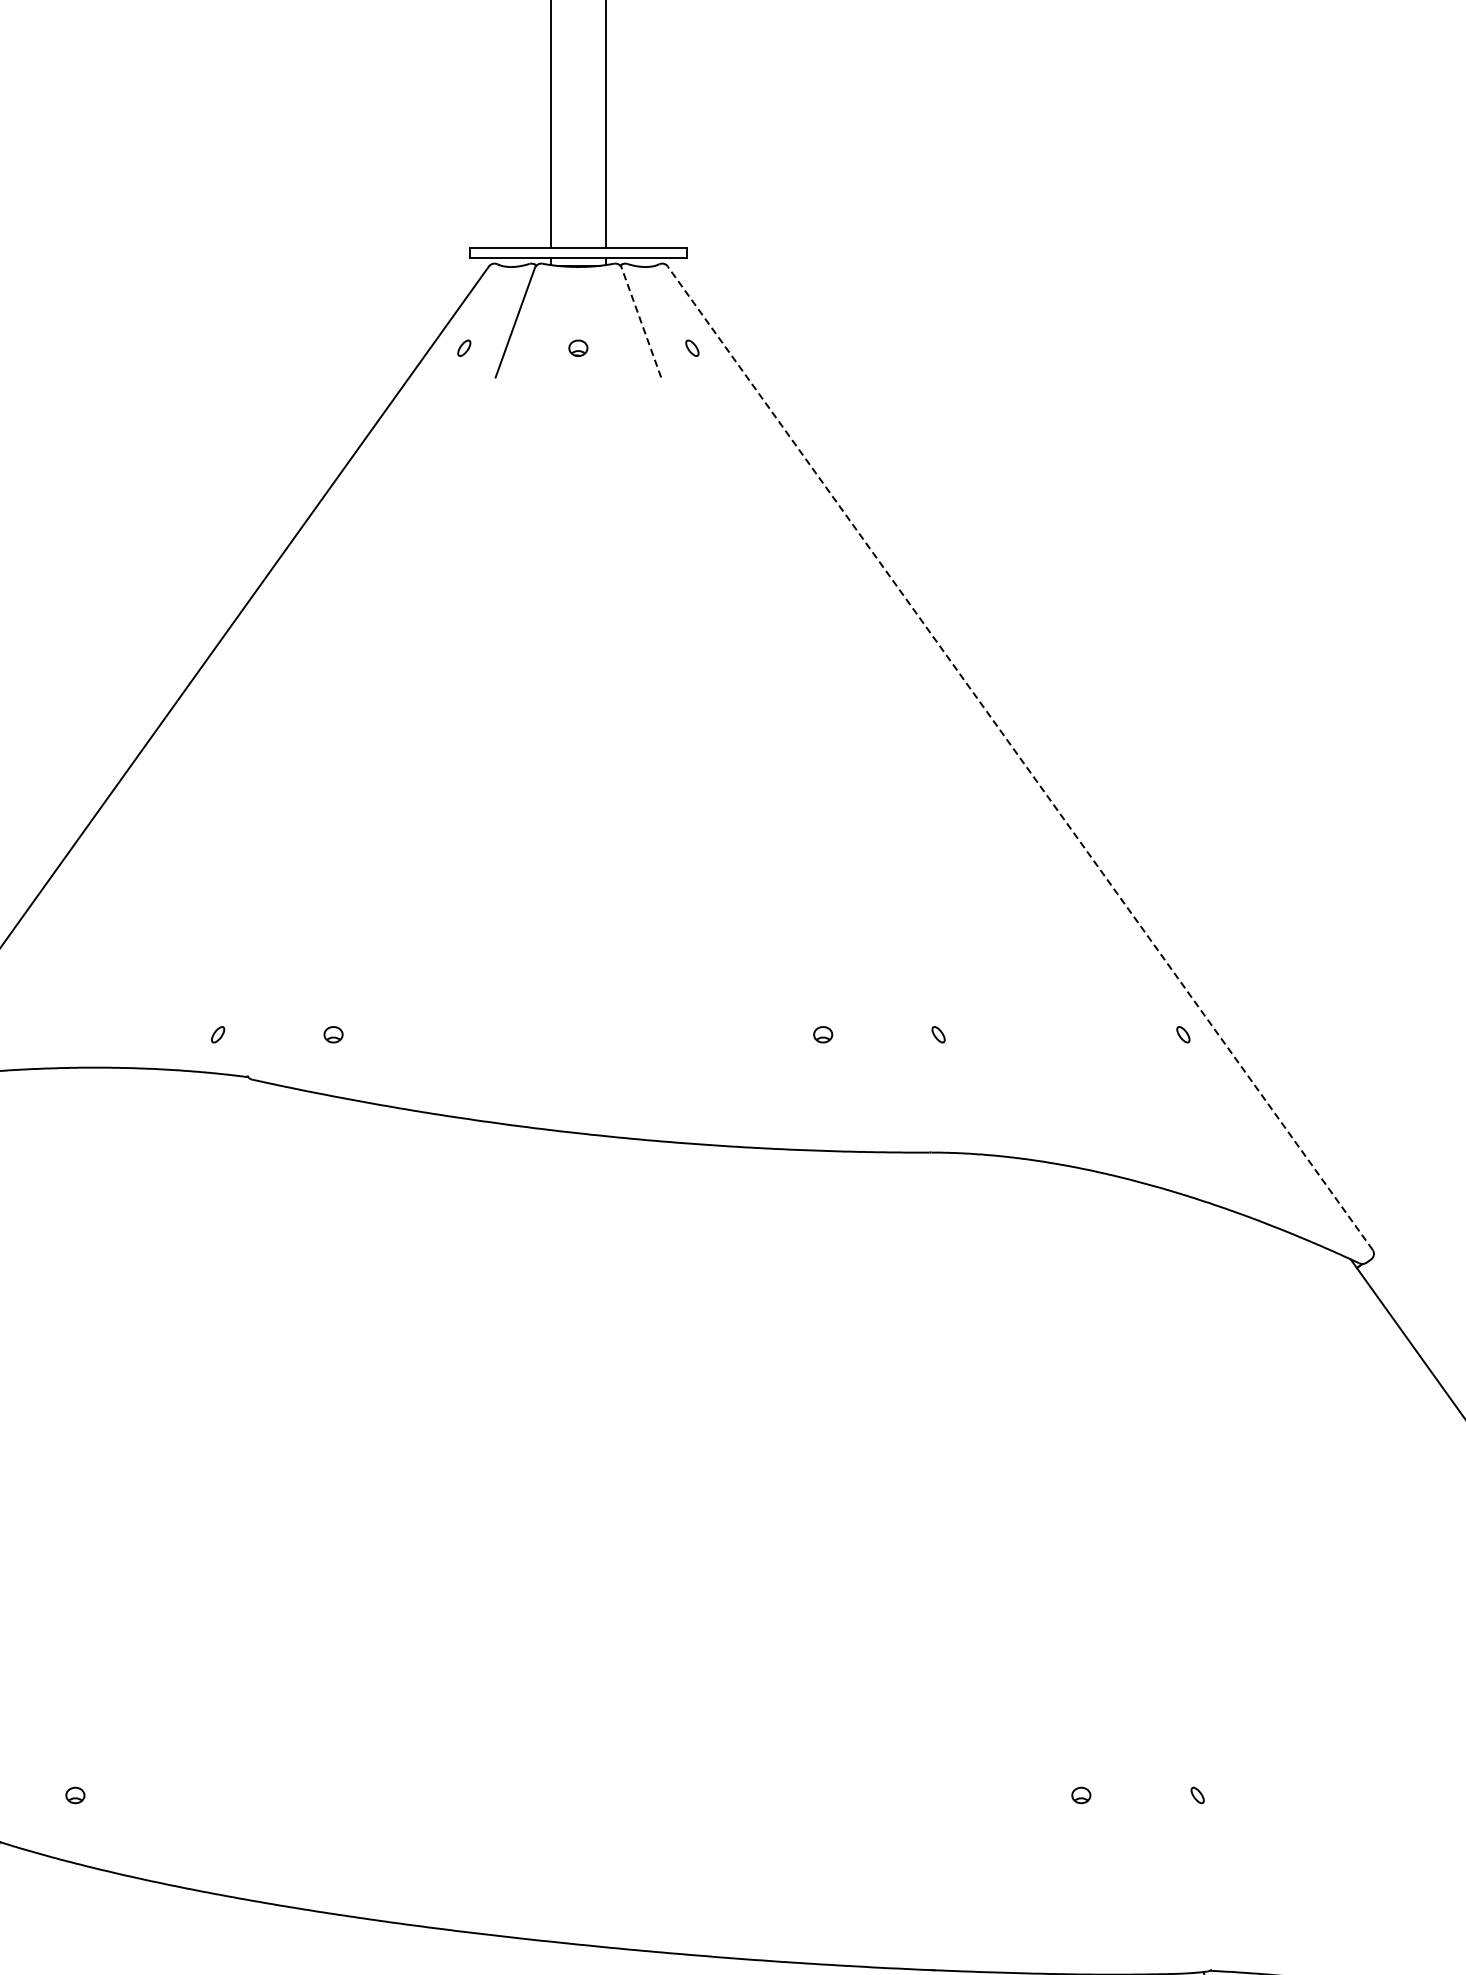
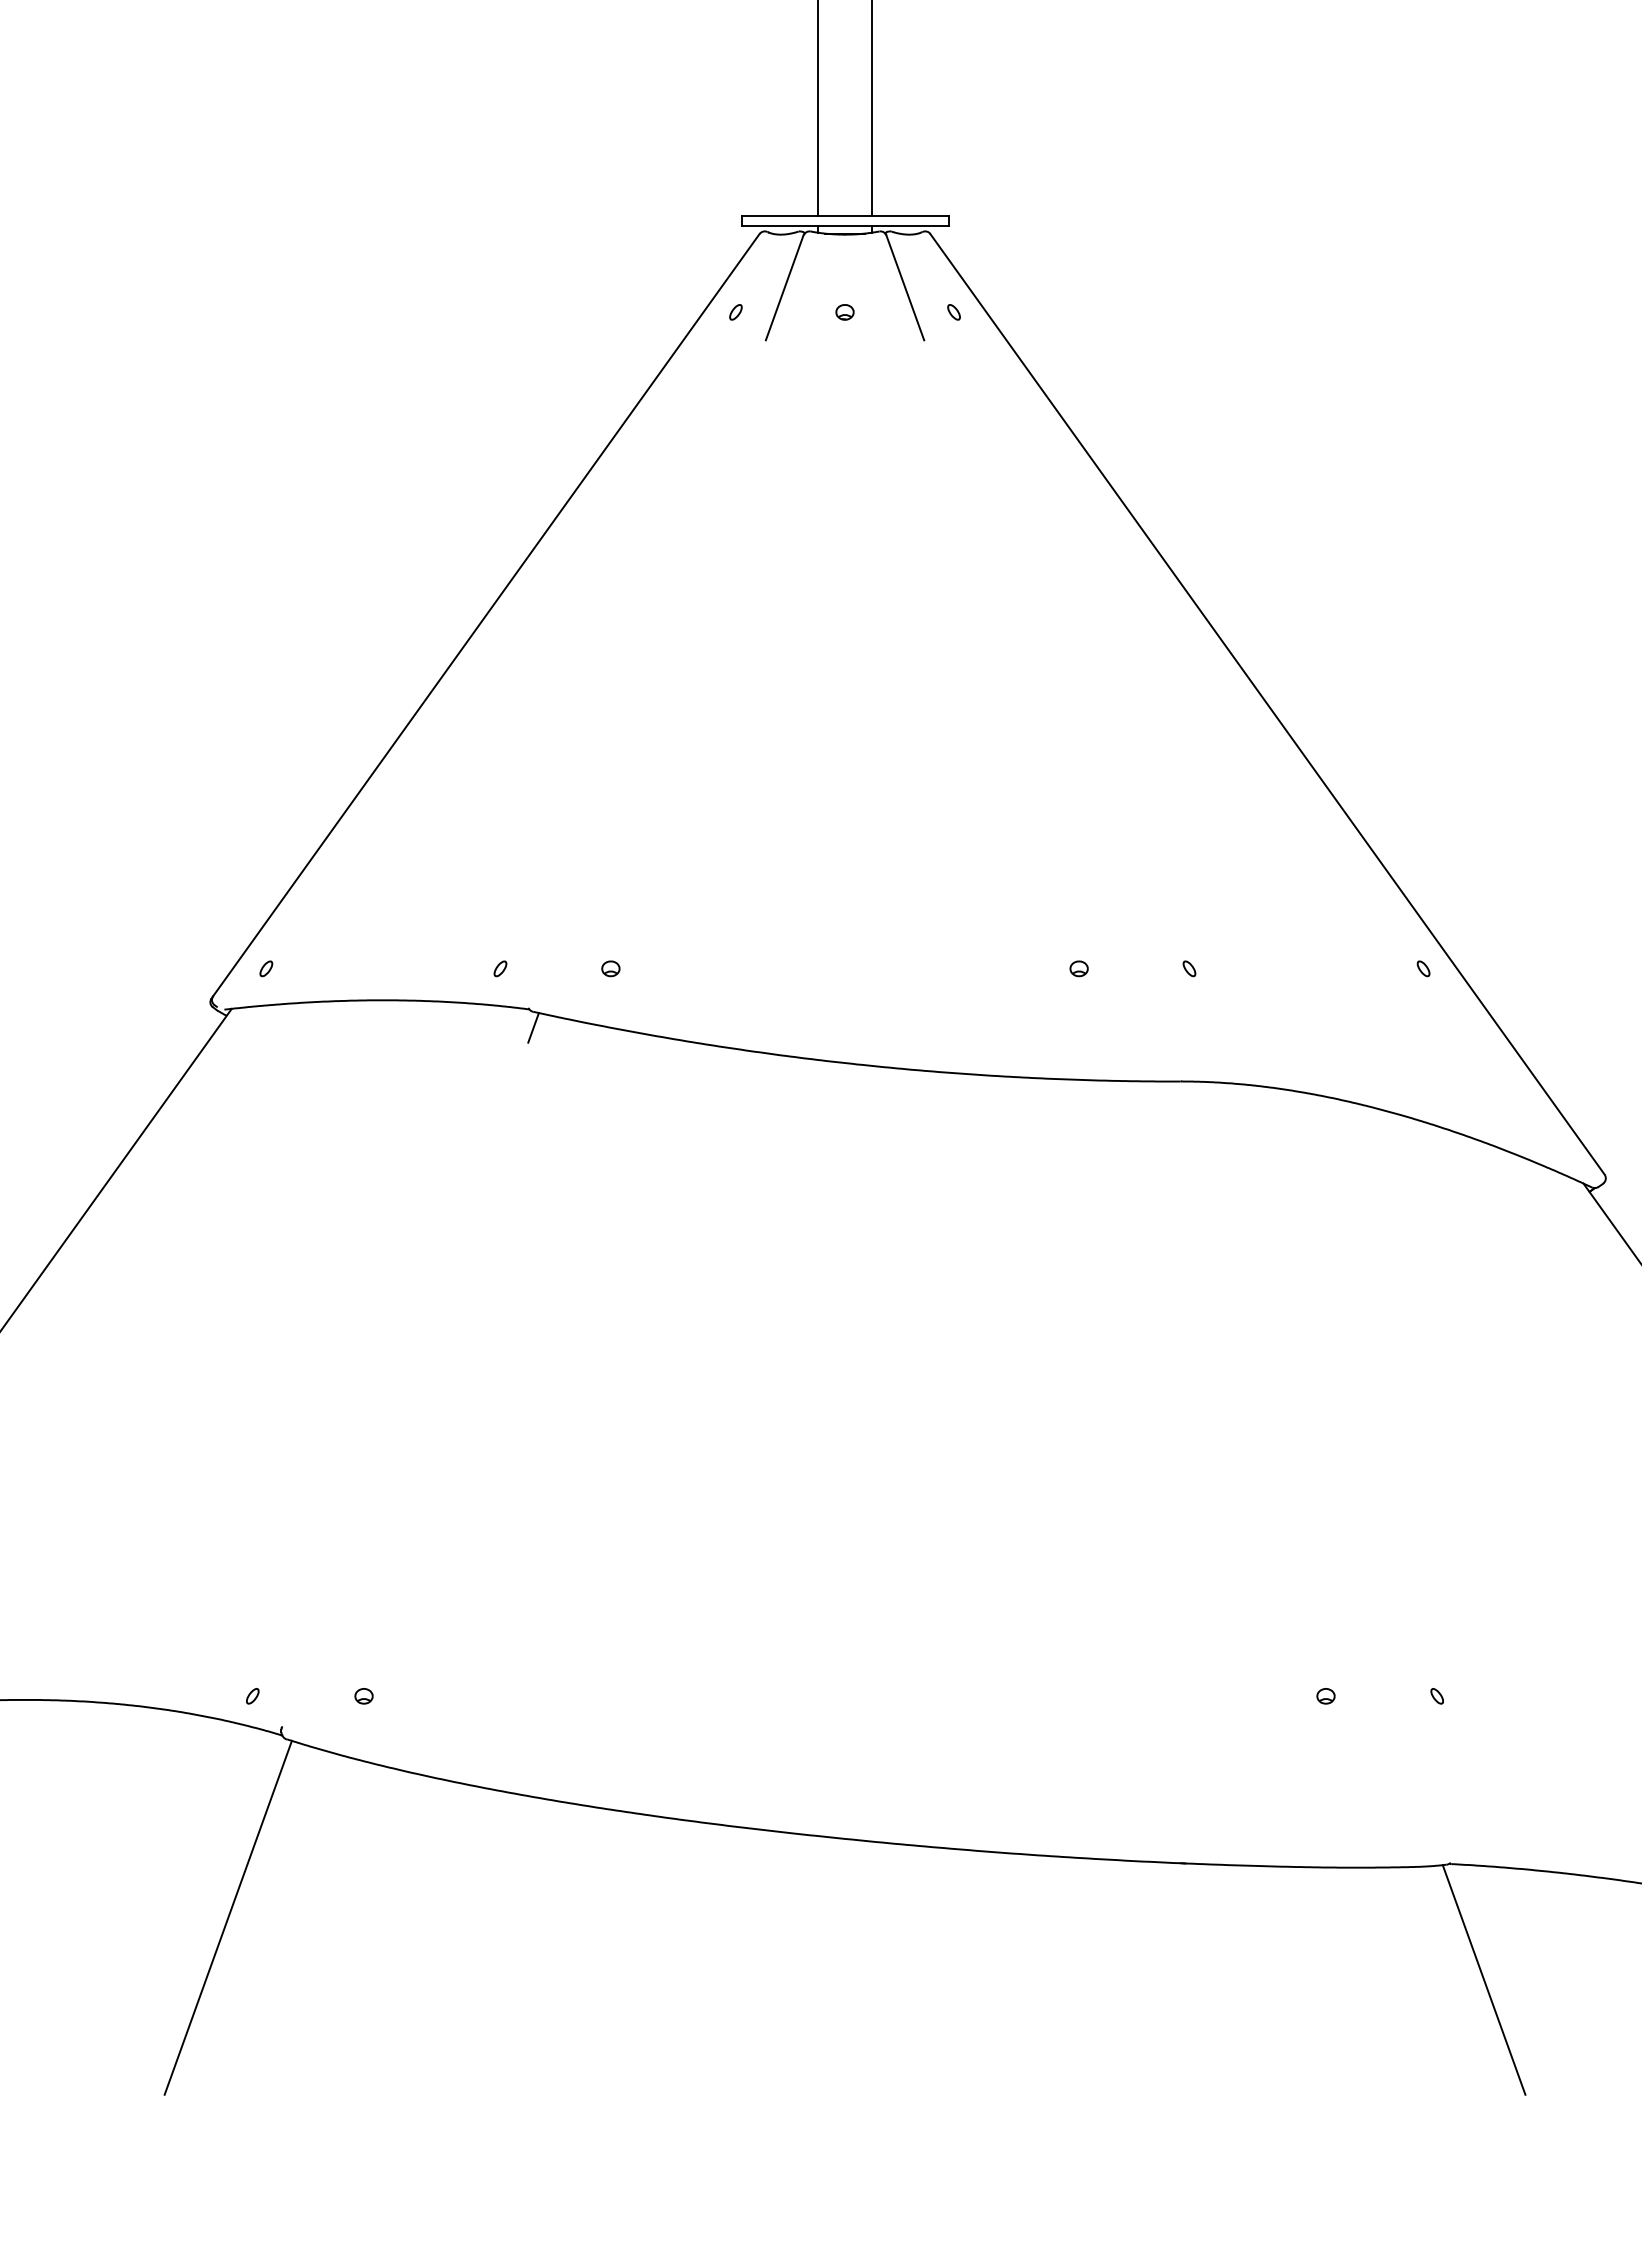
line: (641, 322) -> (905, 287), dashed -> solid
line: (1020, 758) -> (1267, 704), dashed -> solid
line: (252, 1096) -> (533, 1027), added

